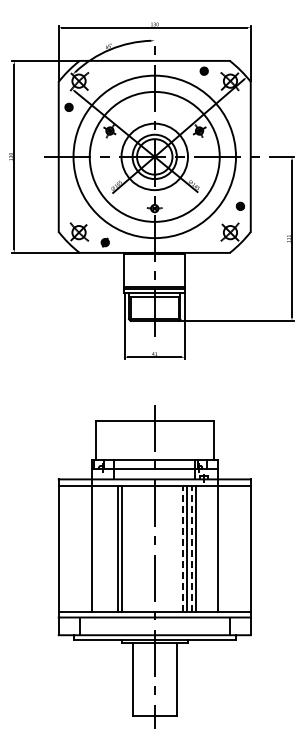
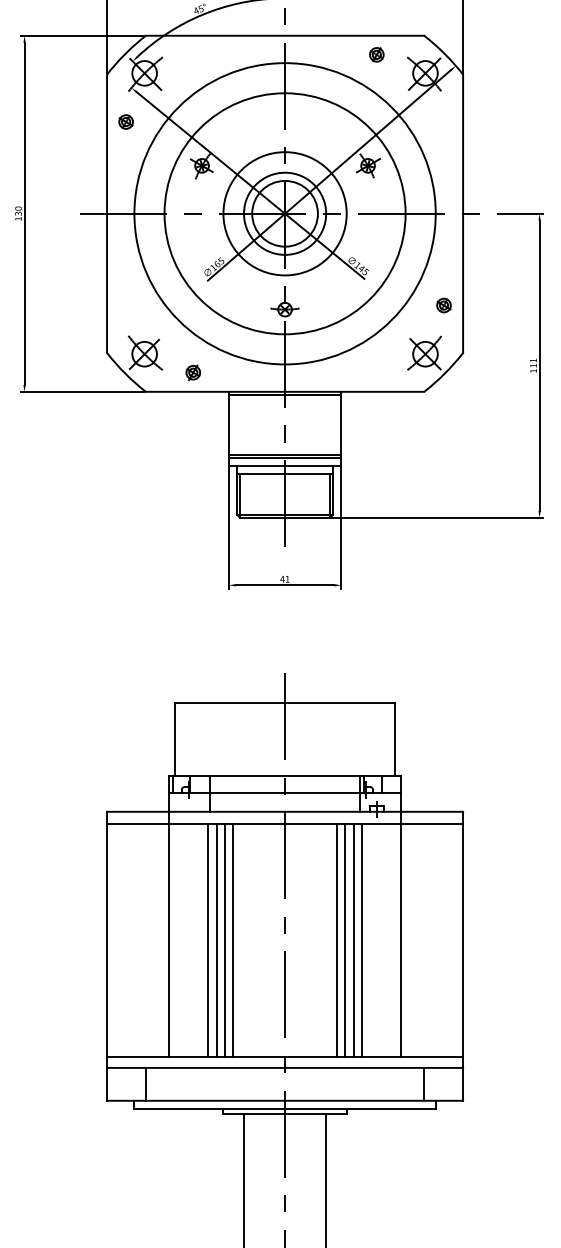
line: (113, 548) -> (208, 939), added
line: (126, 548) -> (232, 939), added
line: (182, 548) -> (336, 939), dashed -> solid
line: (191, 548) -> (353, 939), dashed -> solid

